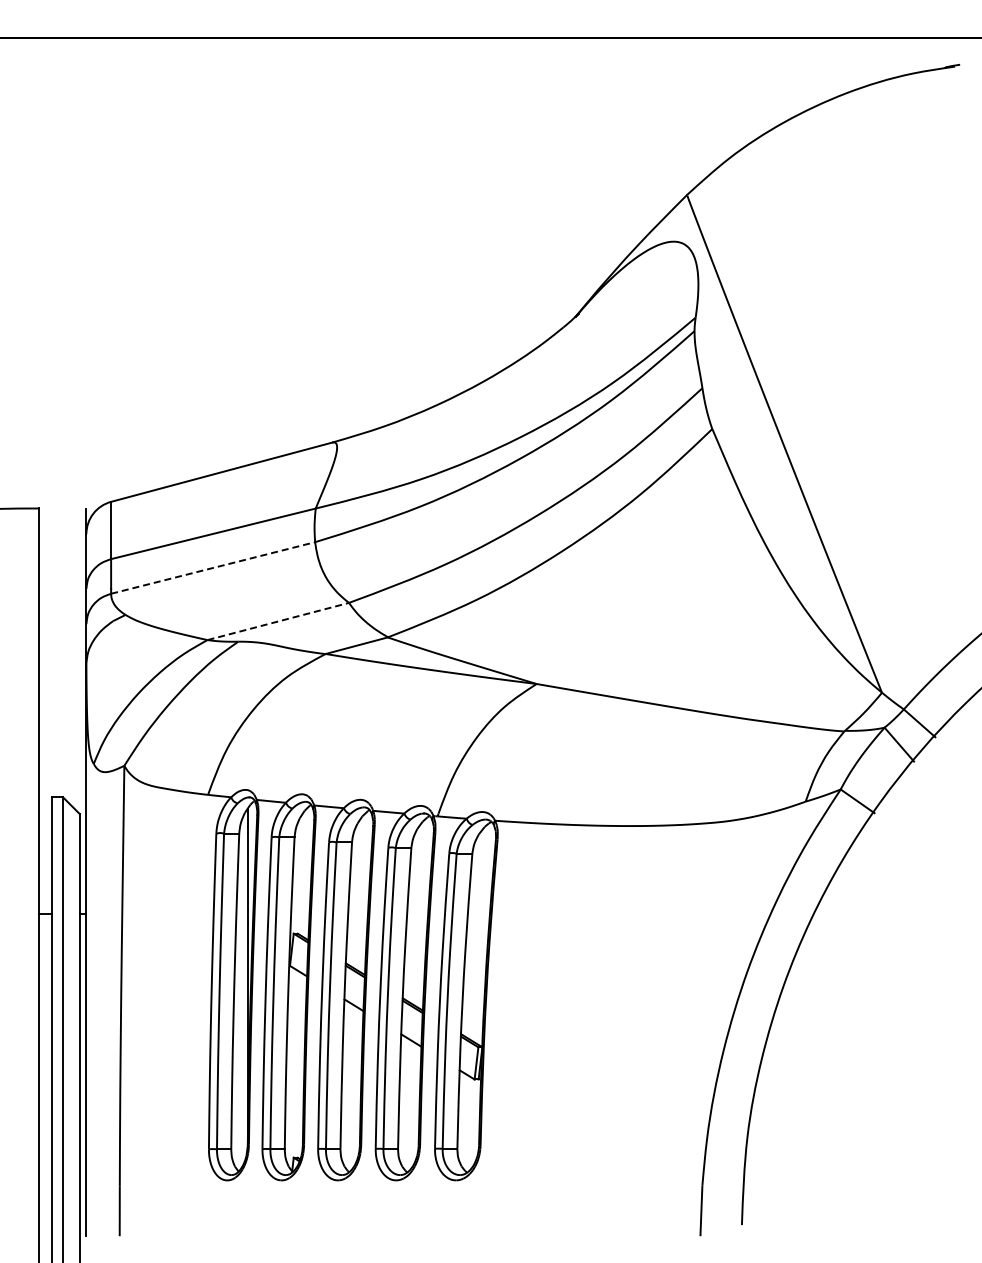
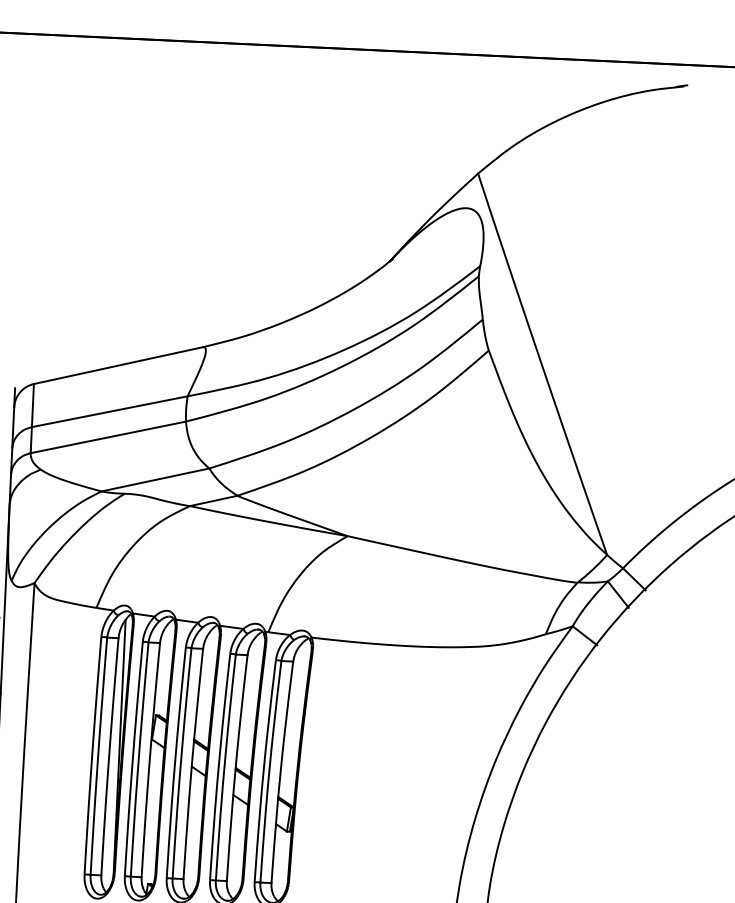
line: (213, 567) -> (108, 437), dashed -> solid
line: (278, 621) -> (155, 479), dashed -> solid

